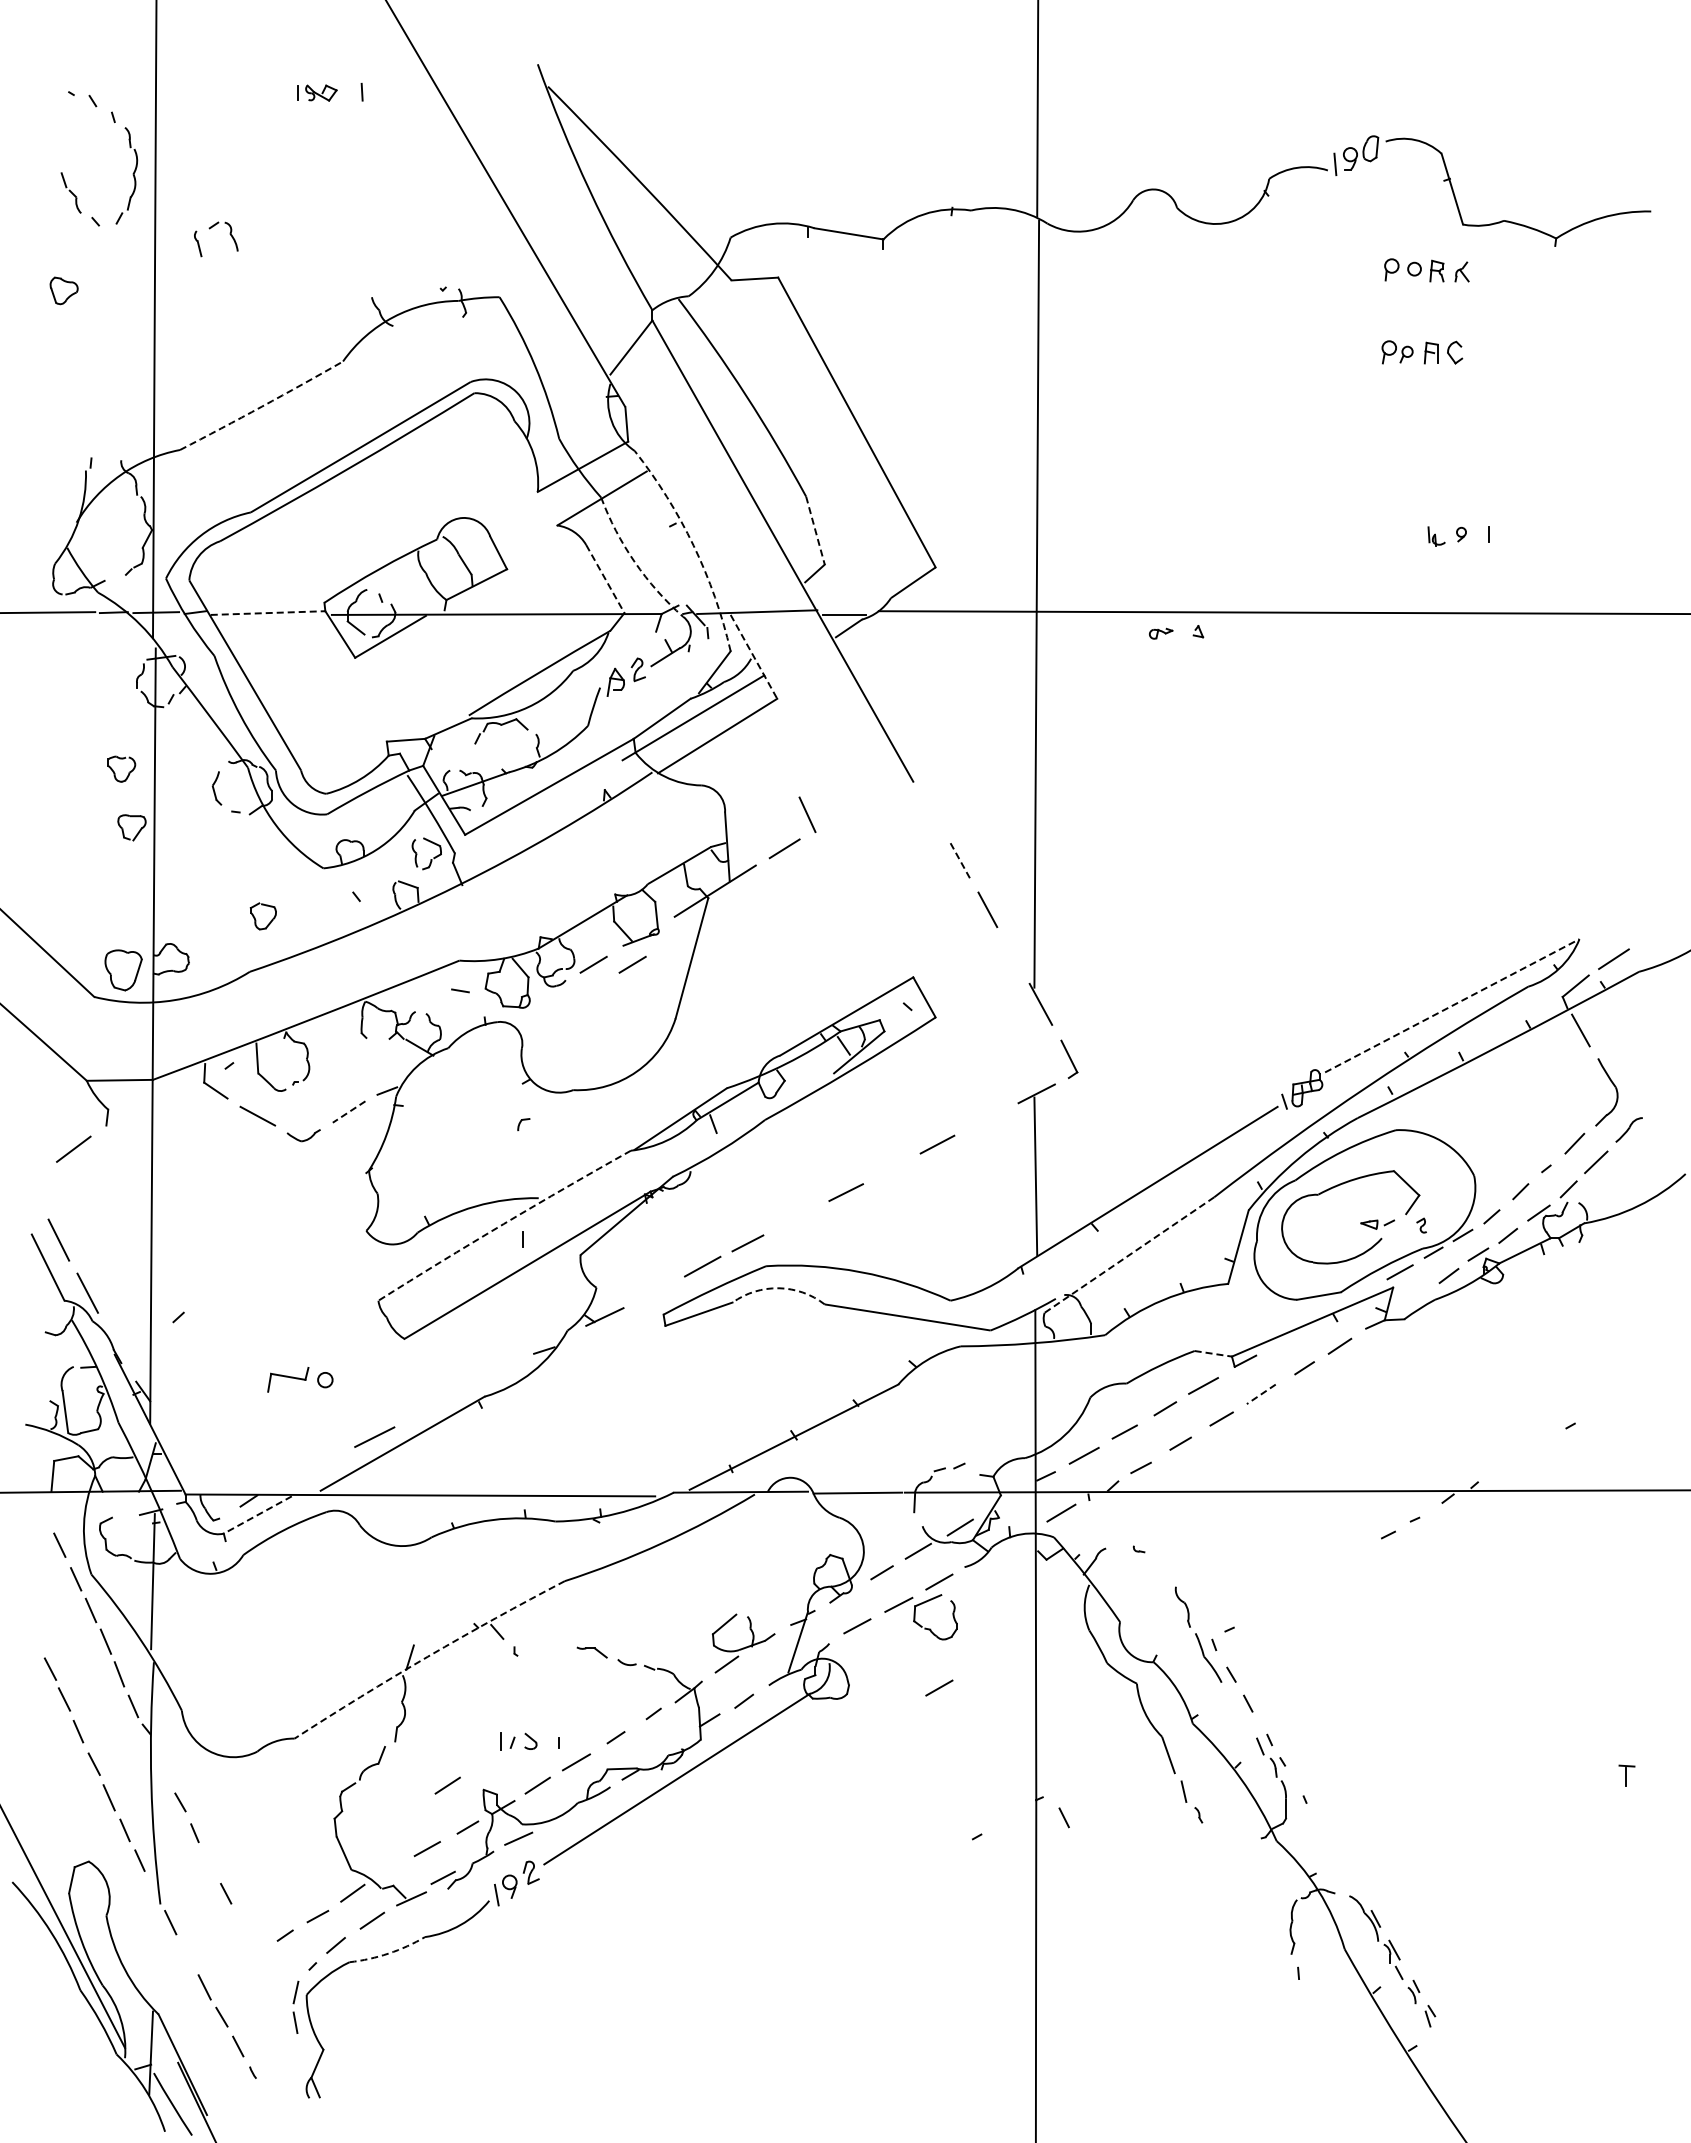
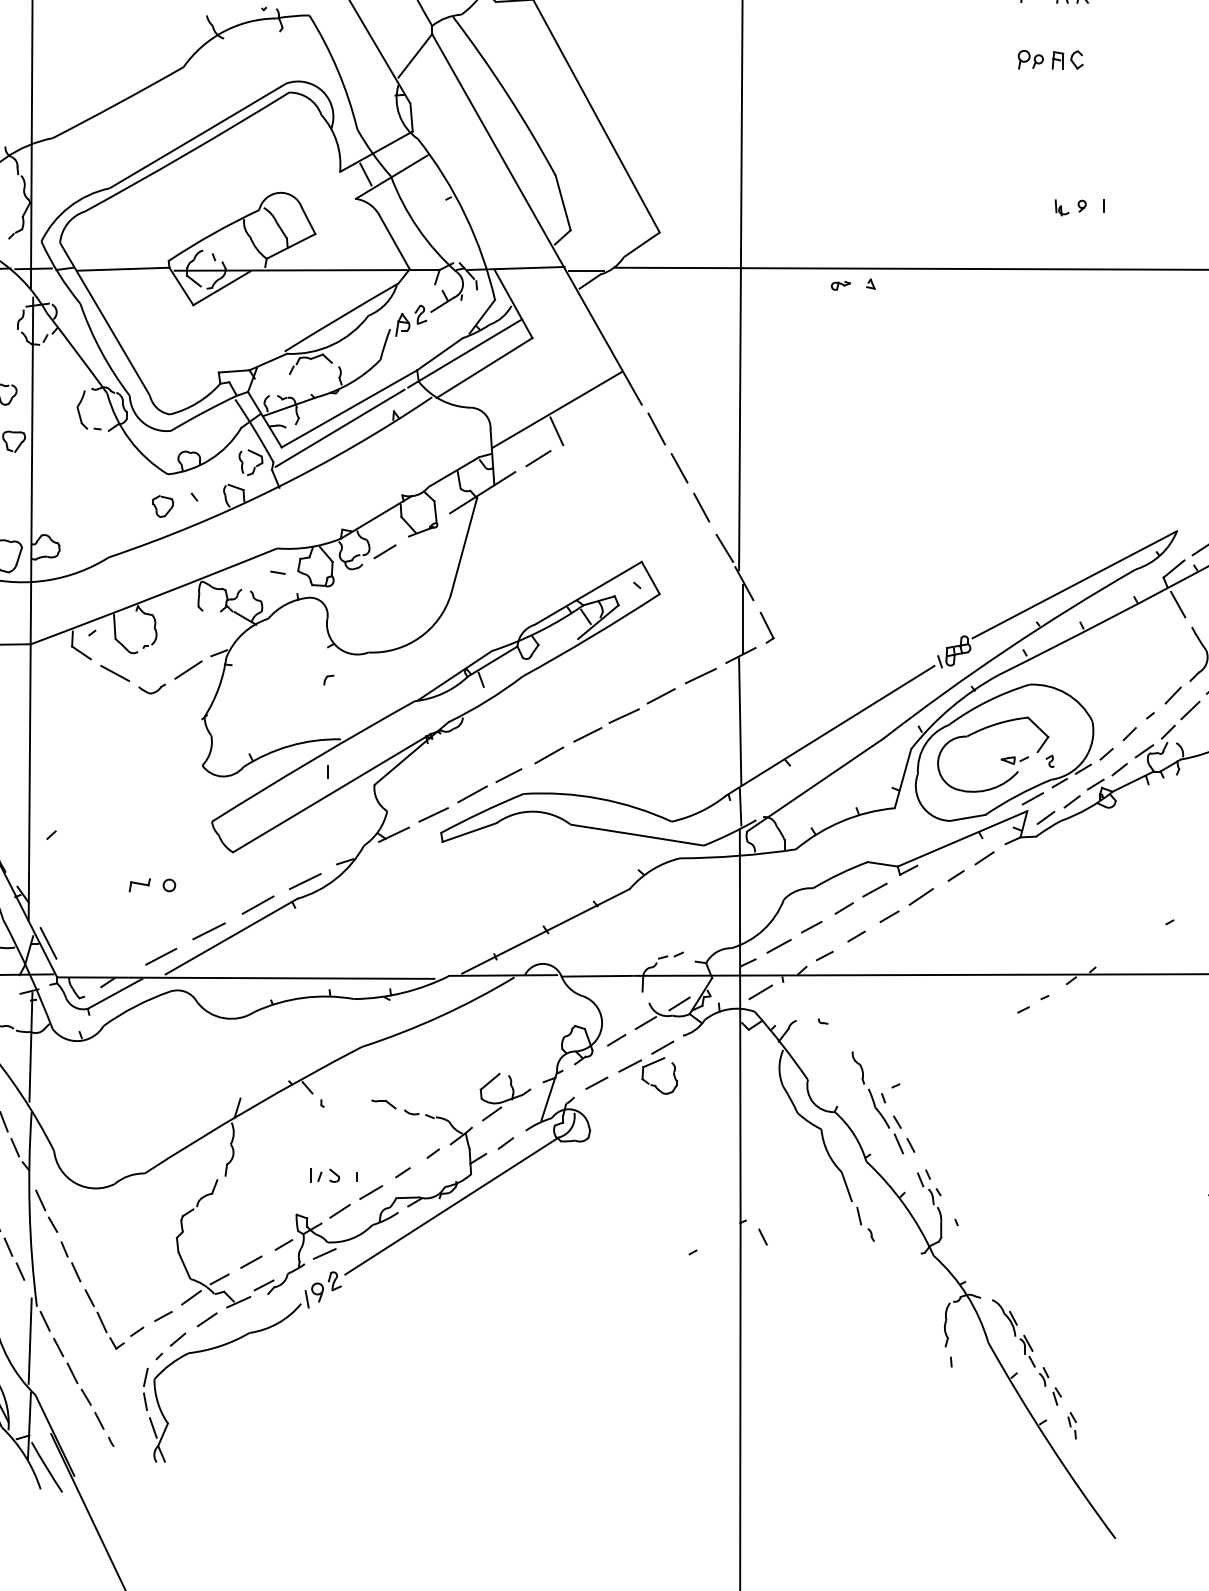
arc: (262, 406) -> (118, 103), dashed -> solid
line: (569, 494) -> (365, 173), added
line: (815, 531) -> (563, 203), dashed -> solid
arc: (693, 545) -> (465, 214), dashed -> solid
arc: (634, 562) -> (417, 228), dashed -> solid
line: (605, 579) -> (394, 242), dashed -> solid
line: (268, 613) -> (123, 269), dashed -> solid
line: (753, 656) -> (513, 304), dashed -> solid
line: (807, 787) -> (556, 409), added
part: (216, 788) -> (81, 410), size x1.43
line: (537, 811) -> (339, 428), added
line: (931, 811) -> (656, 428), added
line: (960, 861) -> (679, 468), dashed -> solid
part: (262, 916) -> (162, 506), moved
line: (1016, 960) -> (724, 548), added
line: (632, 964) -> (416, 551), removed
line: (1452, 1005) -> (1074, 584), dashed -> solid
line: (1039, 1048) -> (743, 619), added
line: (349, 1112) -> (188, 670), dashed -> solid
line: (986, 1119) -> (700, 676), added
line: (891, 1168) -> (624, 715), added
line: (797, 1218) -> (548, 755), added
arc: (503, 1224) -> (312, 760), dashed -> solid
line: (1129, 1255) -> (815, 785), dashed -> solid
line: (1036, 1282) -> (740, 807), added
arc: (778, 1288) -> (533, 811), dashed -> solid
line: (653, 1291) -> (433, 814), added
line: (1416, 1295) -> (1046, 817), added
line: (1213, 1353) -> (882, 864), dashed -> solid
line: (494, 1374) -> (305, 880), added
part: (288, 1379) -> (139, 884), size x0.62
line: (1260, 1394) -> (920, 897), dashed -> solid
line: (435, 1404) -> (257, 905), added
line: (174, 1452) -> (48, 943), added
line: (314, 1468) -> (160, 956), added
line: (257, 1515) -> (114, 994), dashed -> solid
arc: (427, 1656) -> (251, 1107), dashed -> solid
line: (939, 1687) -> (662, 1132), removed
line: (1233, 1701) -> (899, 1143), added
line: (164, 1772) -> (40, 1200), added
line: (447, 1785) -> (267, 1211), removed
line: (209, 1861) -> (76, 1272), added
line: (387, 1870) -> (219, 1279), added
part: (251, 1933) -> (110, 1330), added
line: (151, 1947) -> (29, 1341), added
arc: (388, 1953) -> (220, 1346), dashed -> solid
line: (187, 1954) -> (58, 1346), added
part: (1448, 2052) -> (1071, 1425), added
line: (305, 2055) -> (153, 1428), added

